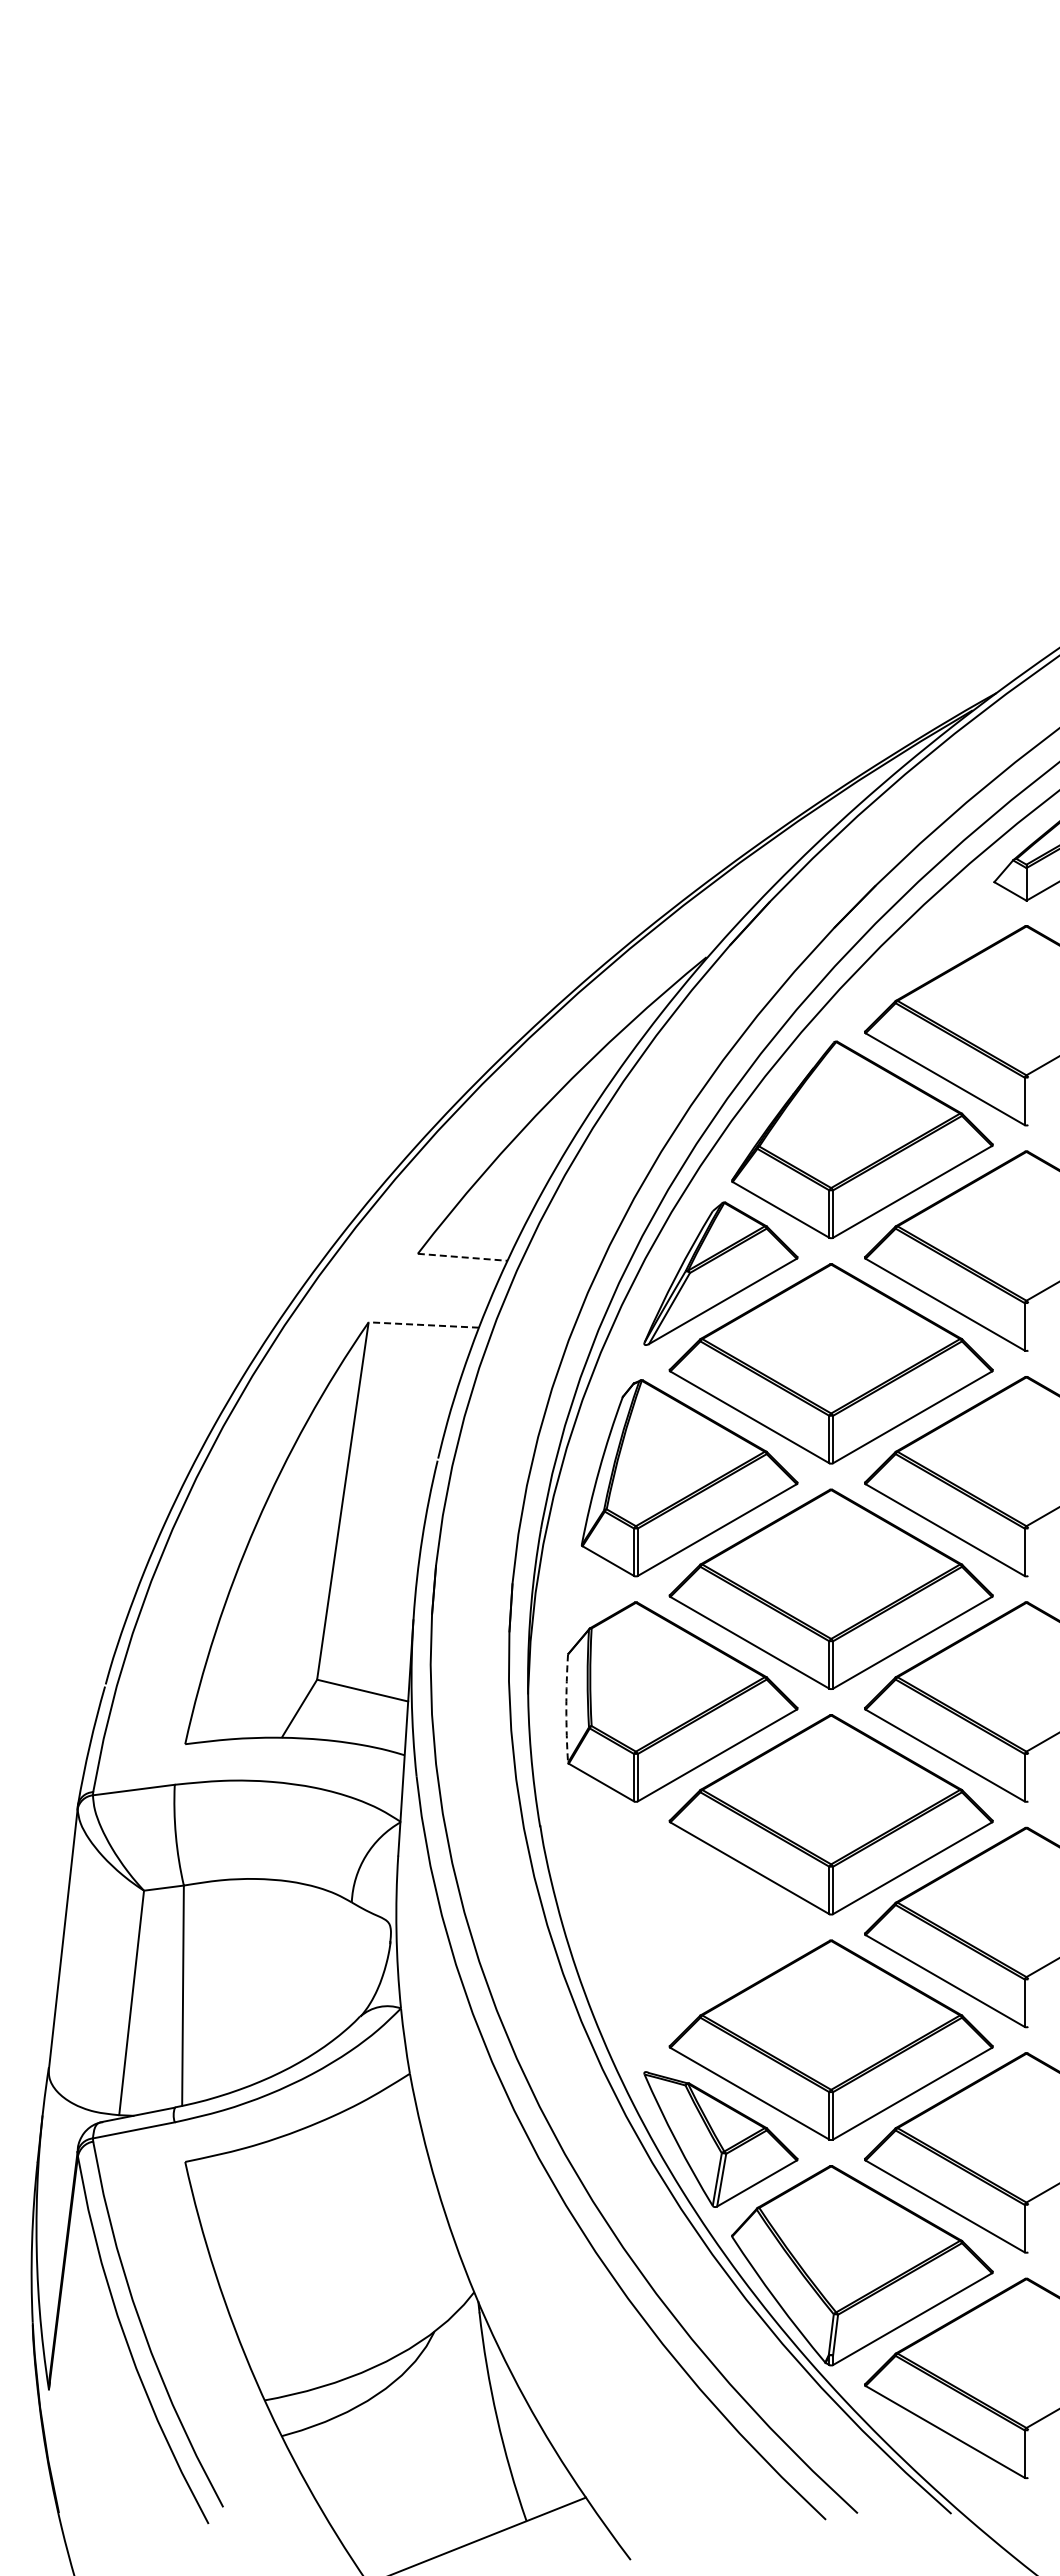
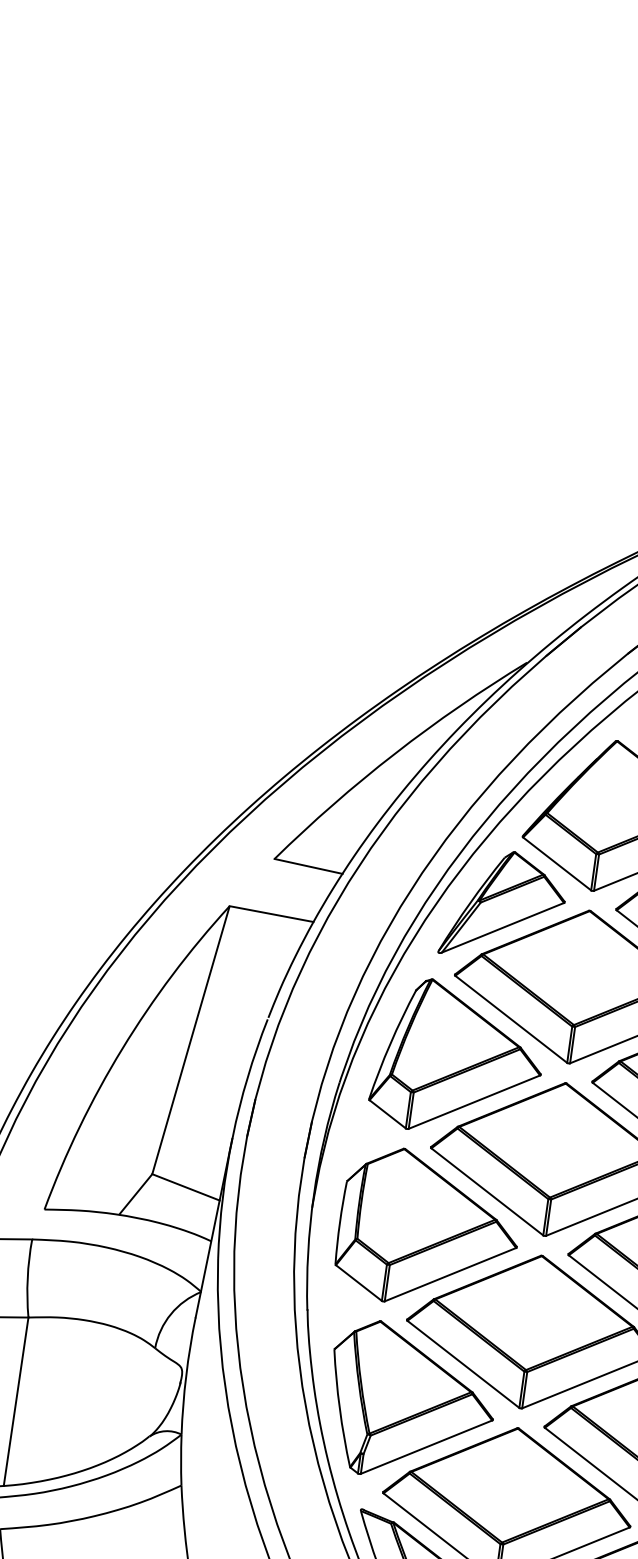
line: (463, 1257) -> (309, 866), dashed -> solid
line: (423, 1324) -> (271, 913), dashed -> solid
arc: (566, 1708) -> (340, 1222), dashed -> solid
part: (689, 1927) -> (410, 1403), added

